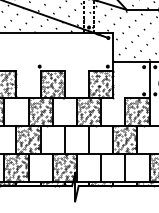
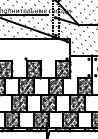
hatch: (76, 138) -> (48, 102), added
hatch: (113, 166) -> (70, 119), added

